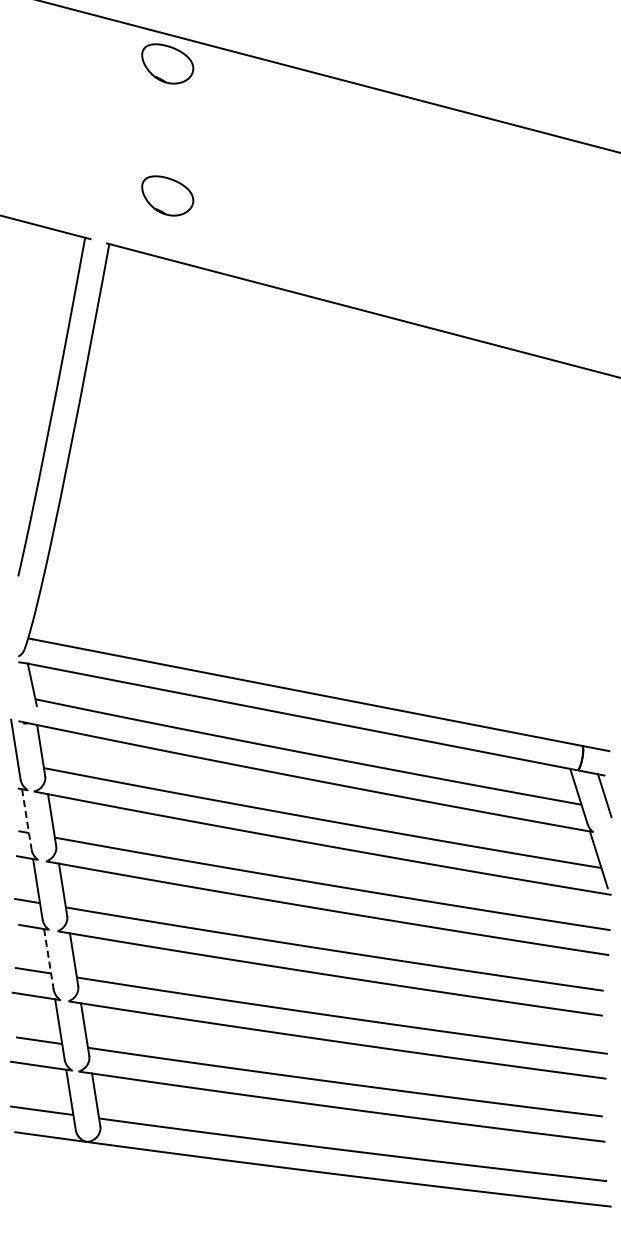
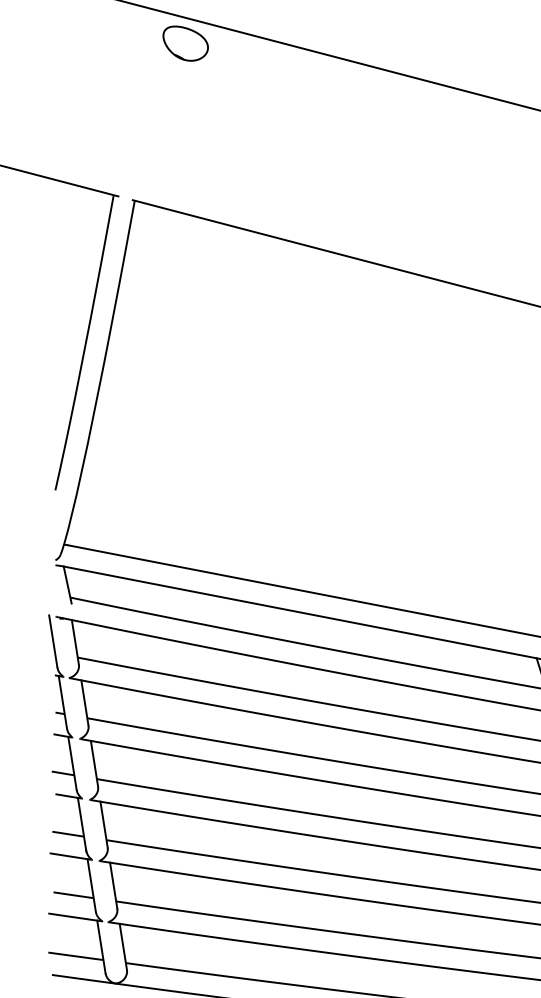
part: (167, 195) -> (185, 158), removed
line: (26, 819) -> (62, 702), dashed -> solid
line: (48, 959) -> (81, 824), dashed -> solid

